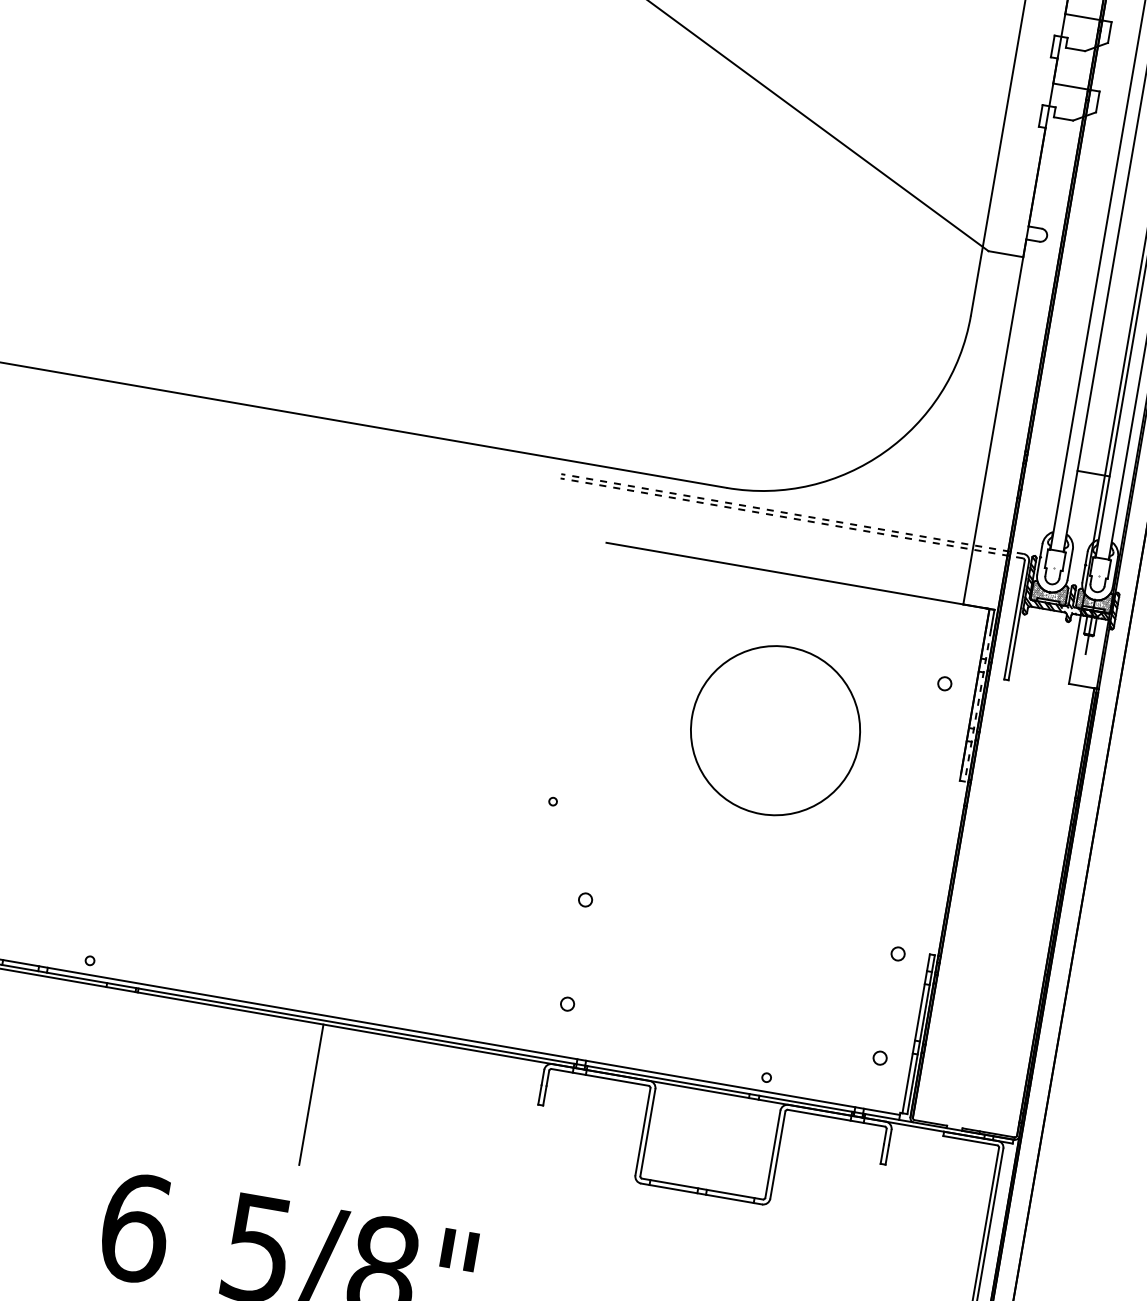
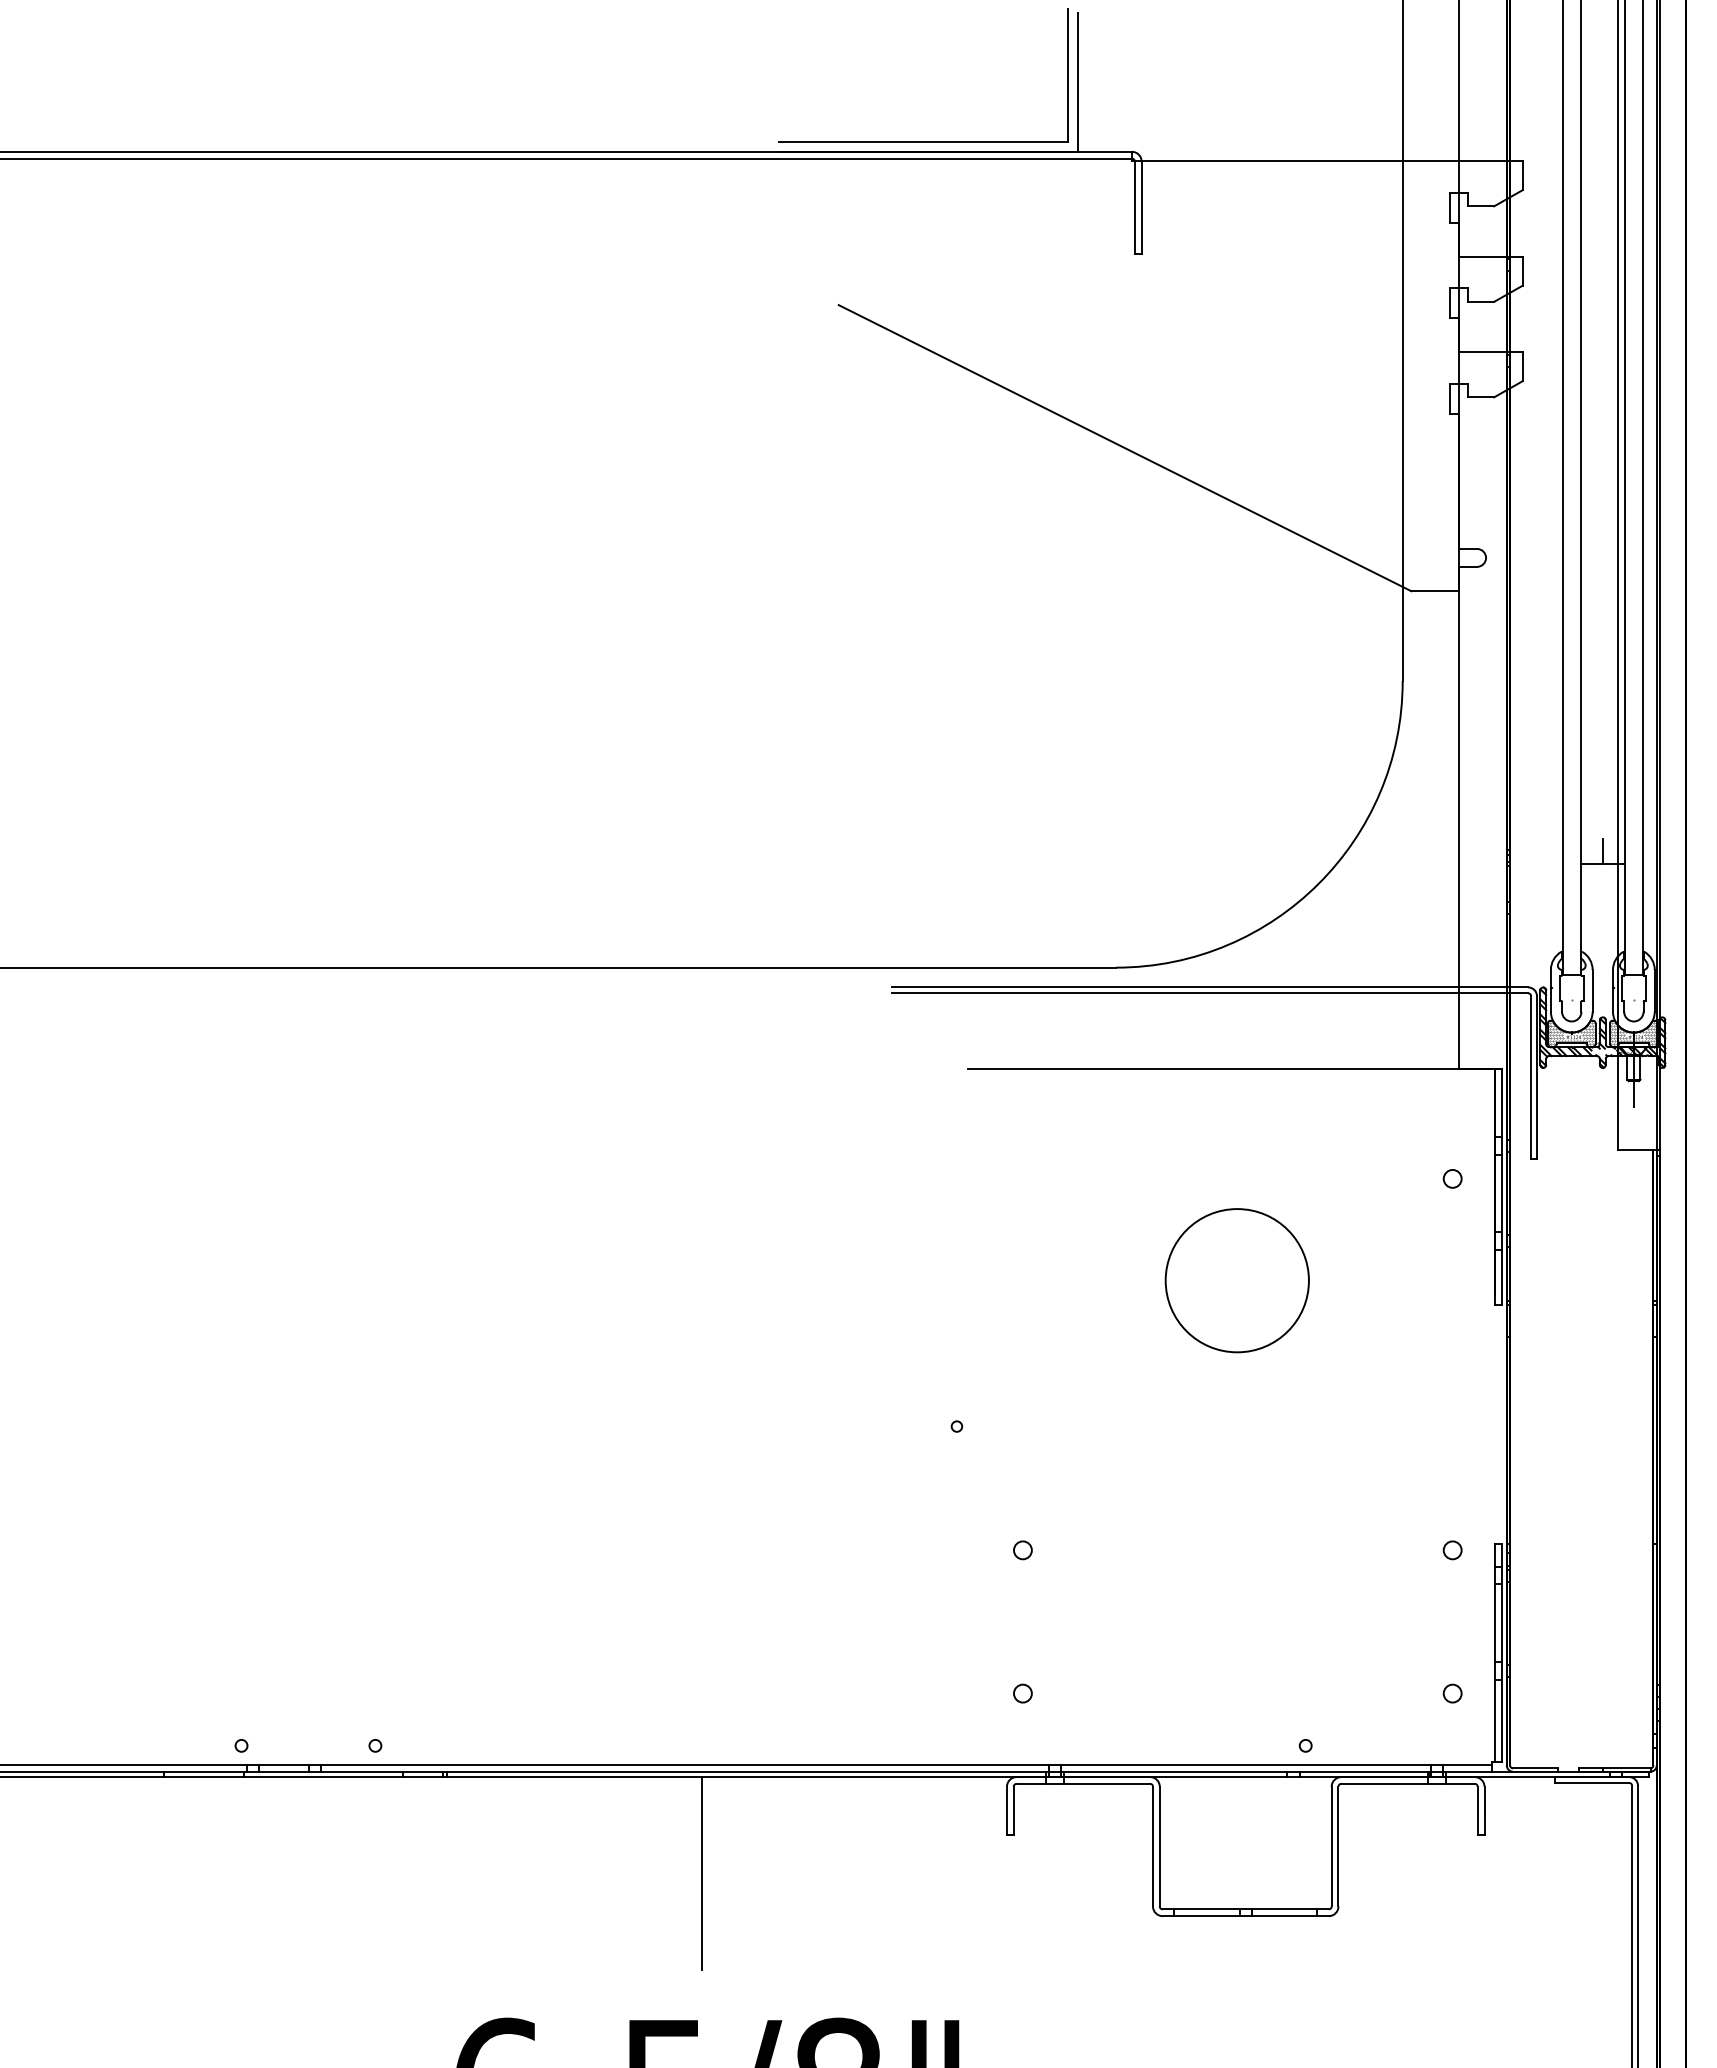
line: (1094, 464) -> (1602, 851), added
line: (792, 514) -> (1210, 987), dashed -> solid
line: (791, 518) -> (1210, 993), dashed -> solid
line: (977, 705) -> (1501, 1200), dashed -> solid
circle: (774, 730) -> (1236, 1280), size x0.62

